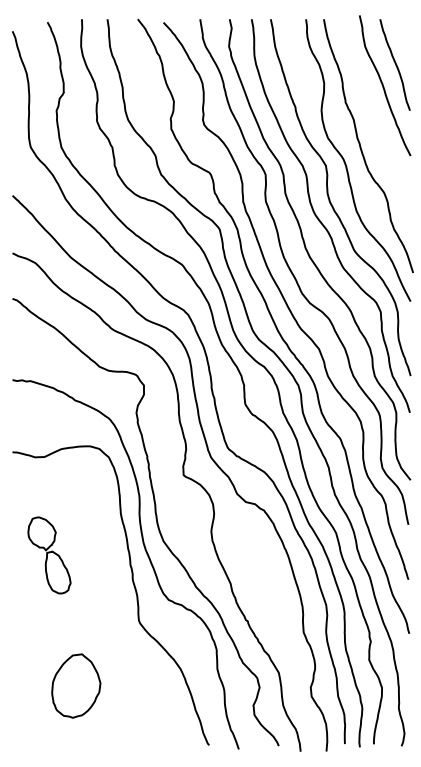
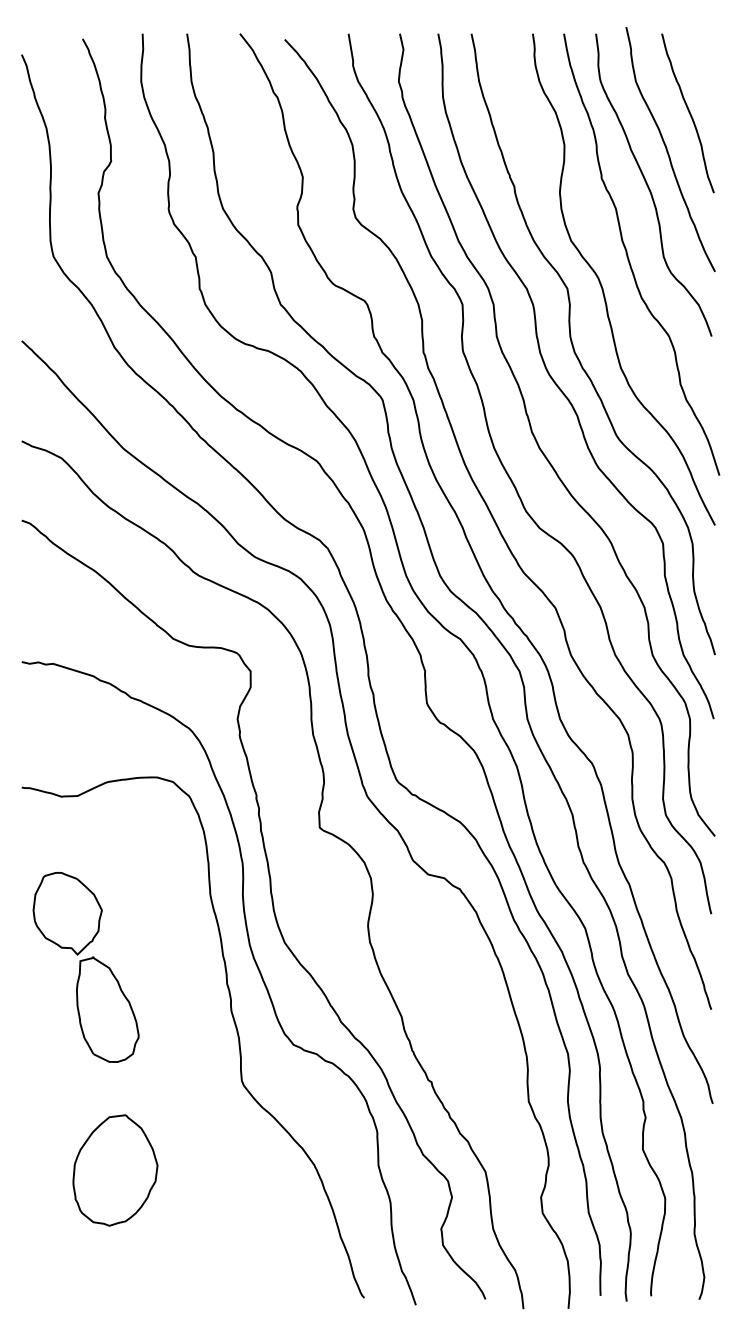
curve: (373, 107) -> (650, 187), added
part: (49, 555) -> (86, 967), size x1.43
part: (76, 685) -> (115, 1169), moved

